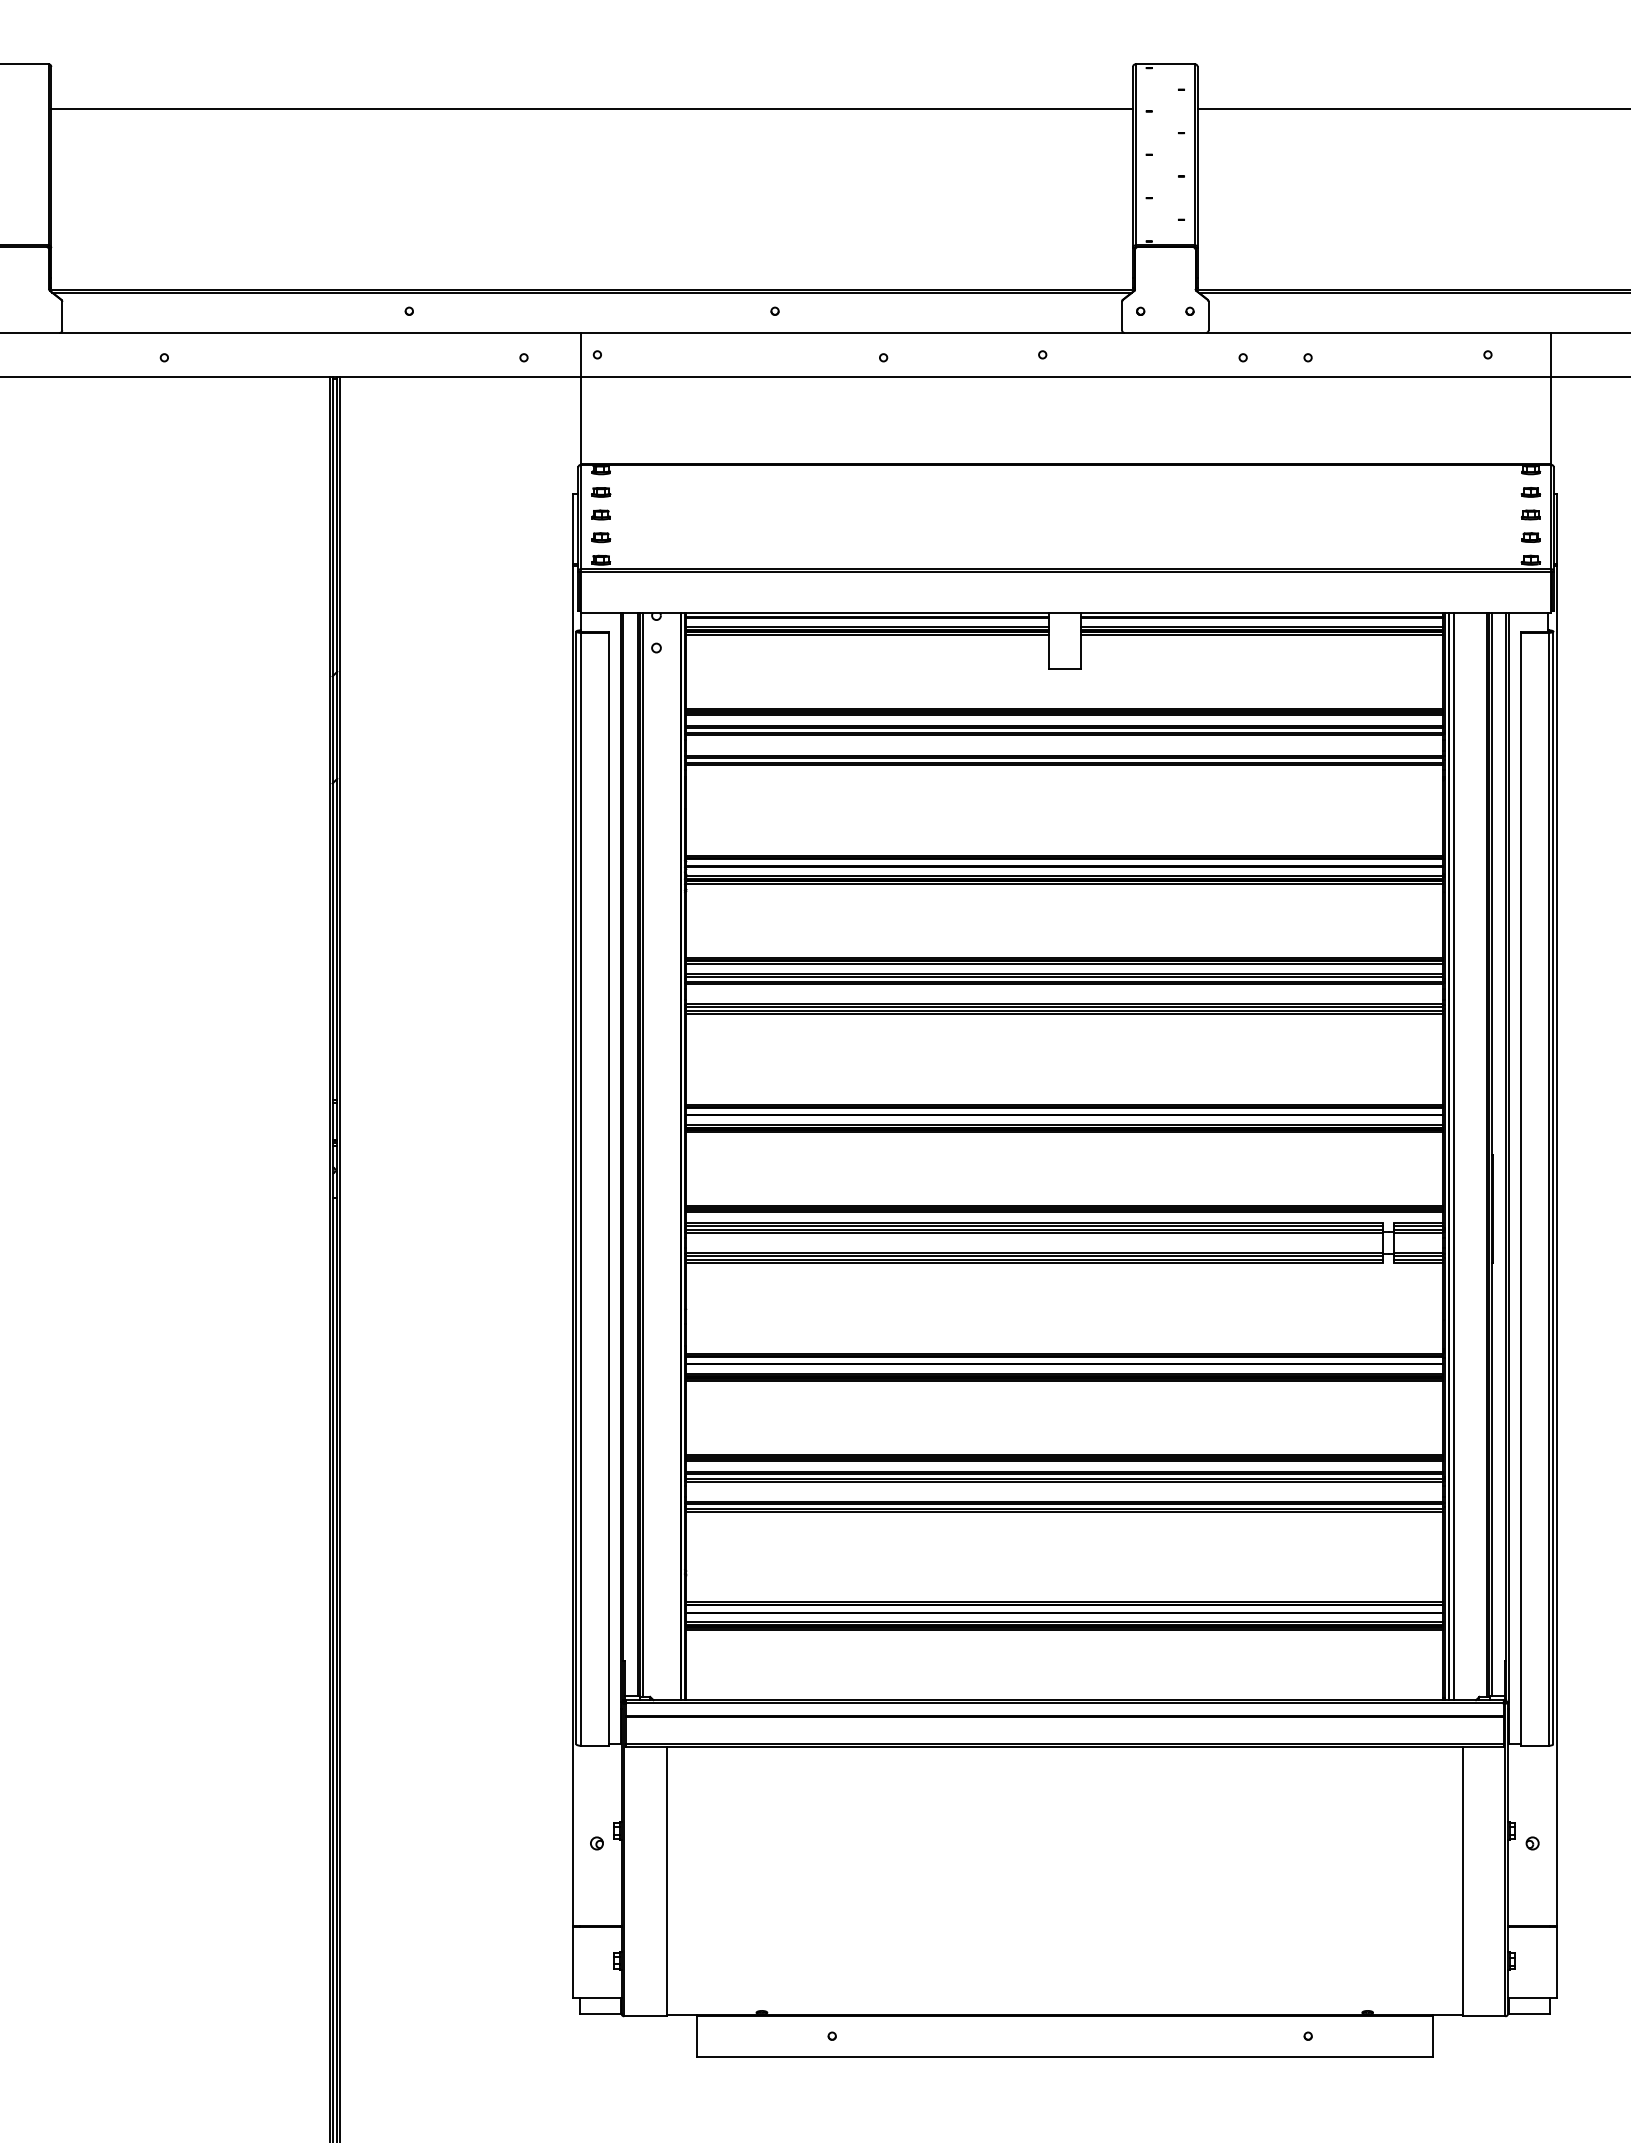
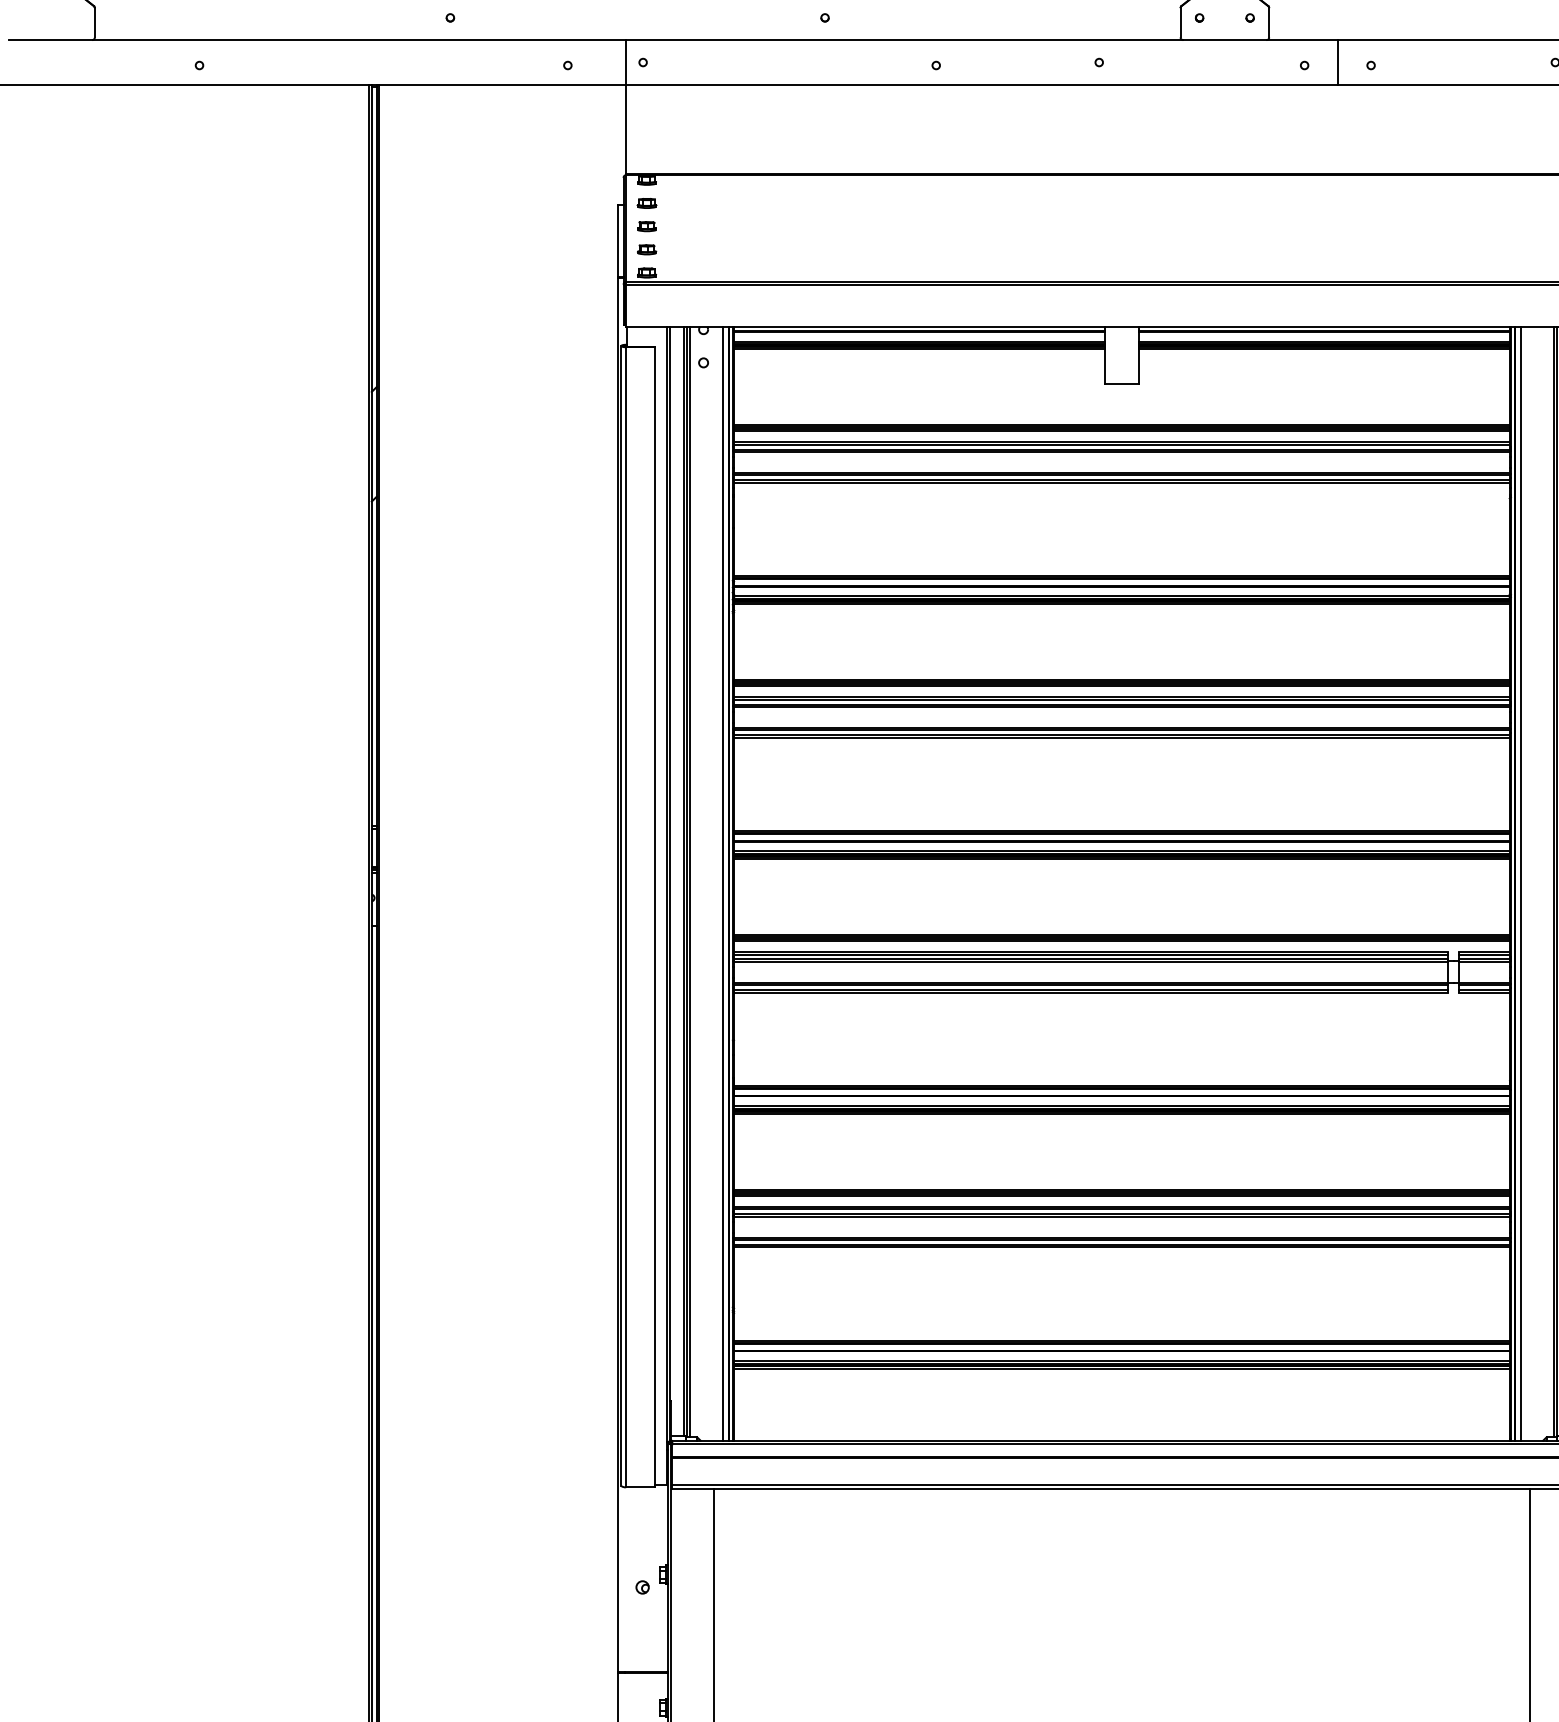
line: (1275, 354) -> (1337, 62), added
line: (675, 1156) -> (723, 883), added

